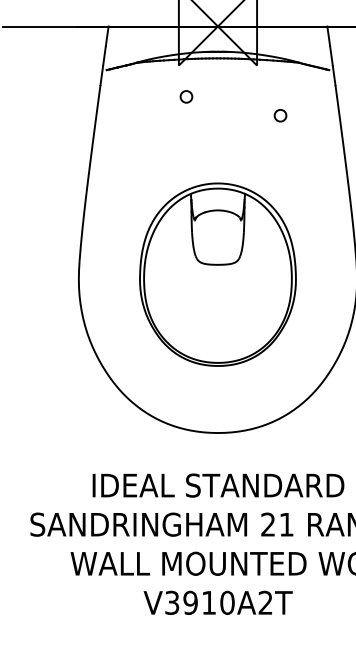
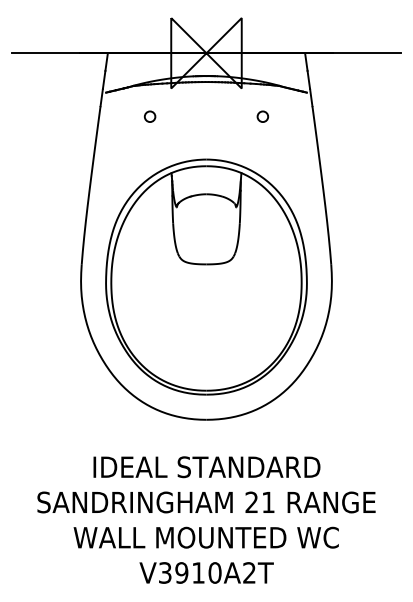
circle: (185, 96) -> (149, 116), moved
circle: (280, 115) -> (262, 116), moved
part: (217, 274) -> (206, 276), size x1.43

